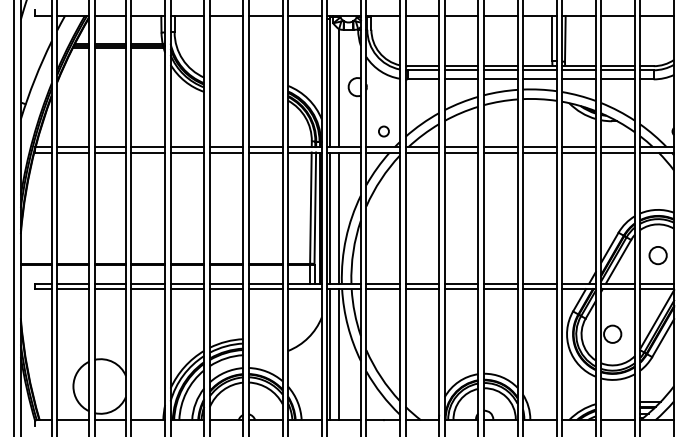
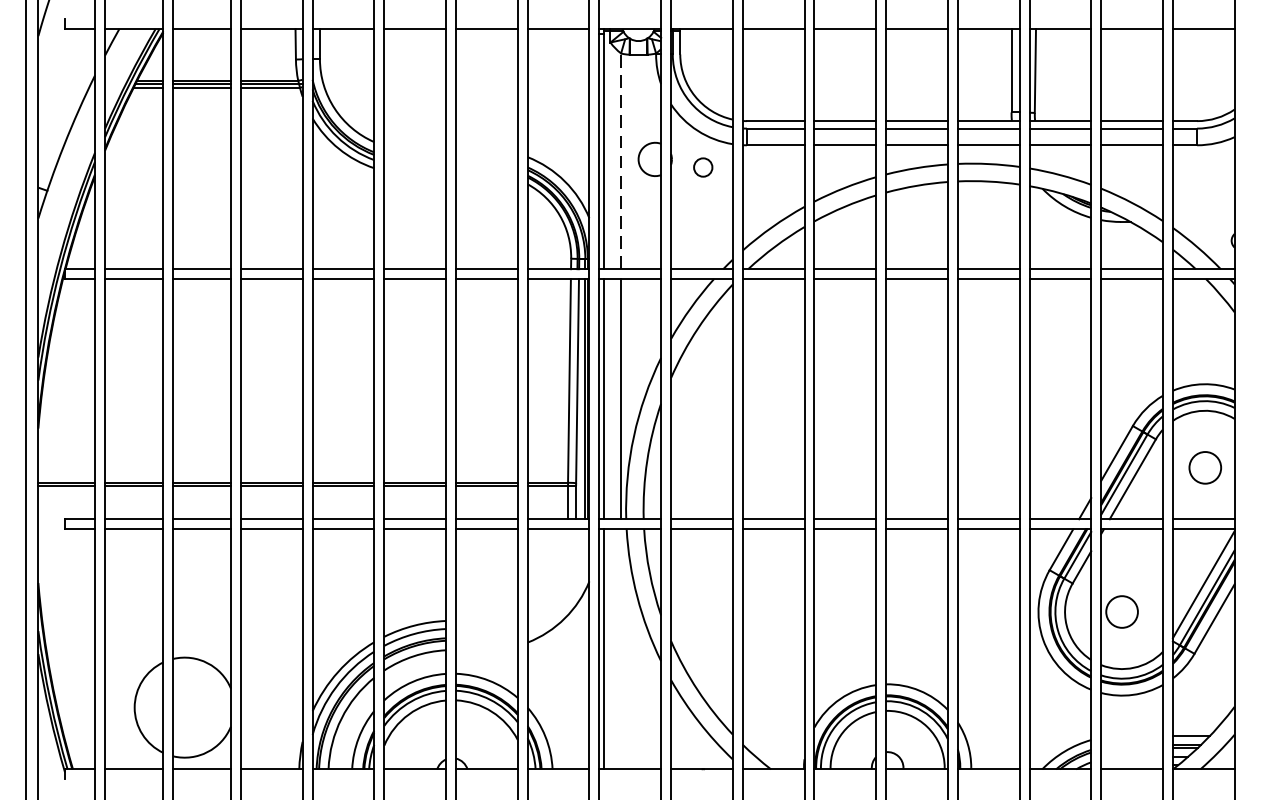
line: (339, 88) -> (621, 161), solid -> dashed
circle: (383, 131) -> (702, 167), moved
line: (339, 354) -> (621, 649), removed

